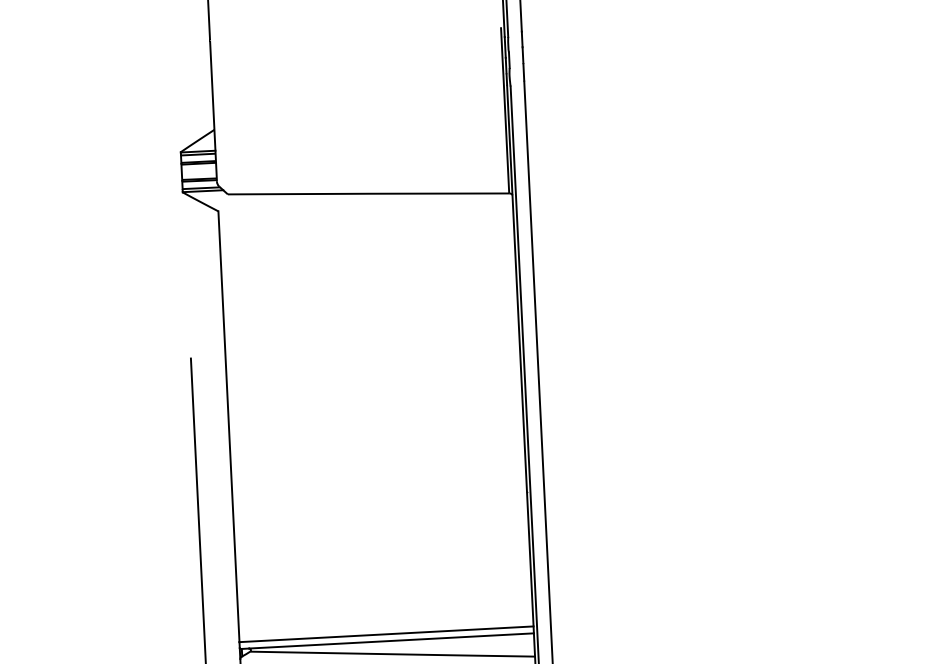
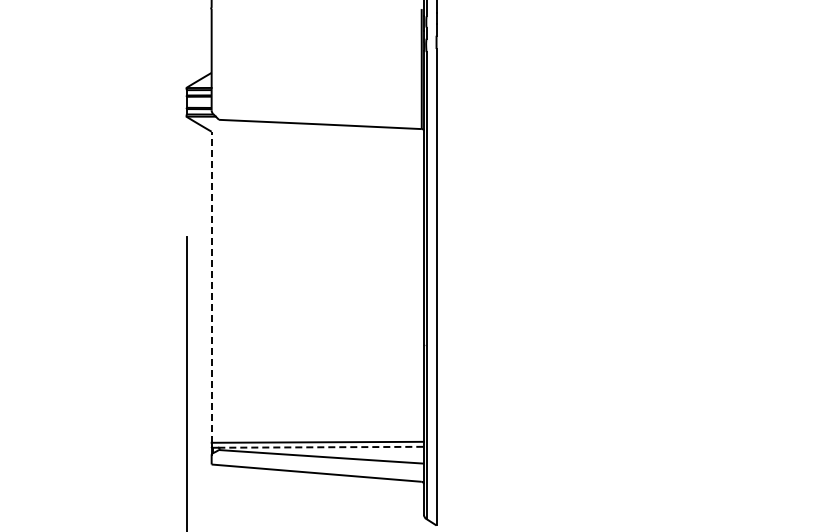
line: (228, 427) -> (211, 287), solid -> dashed
line: (391, 641) -> (321, 447), solid -> dashed

